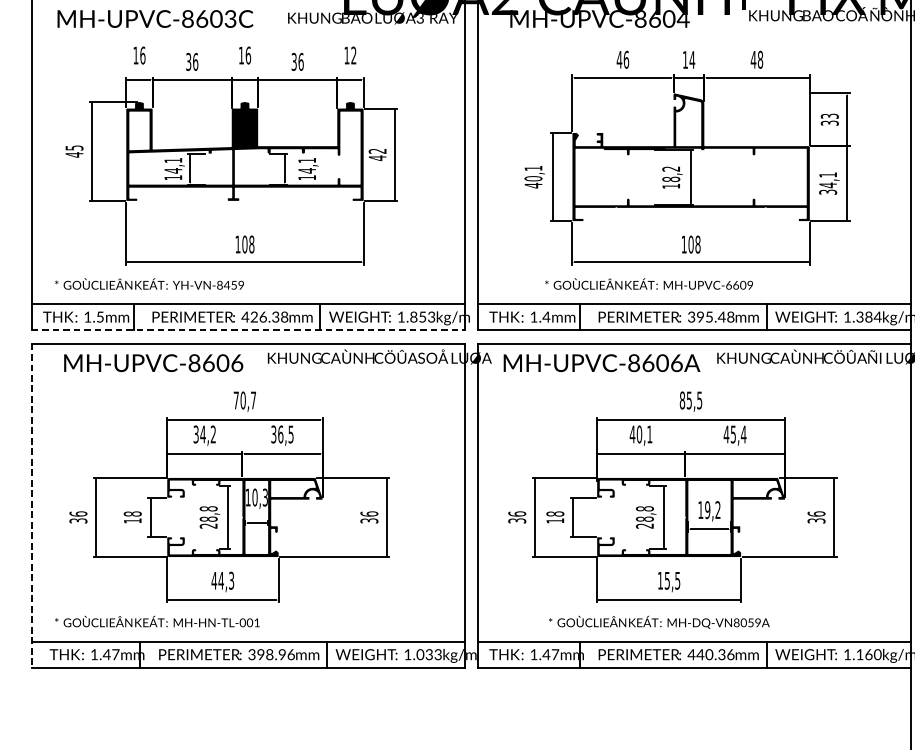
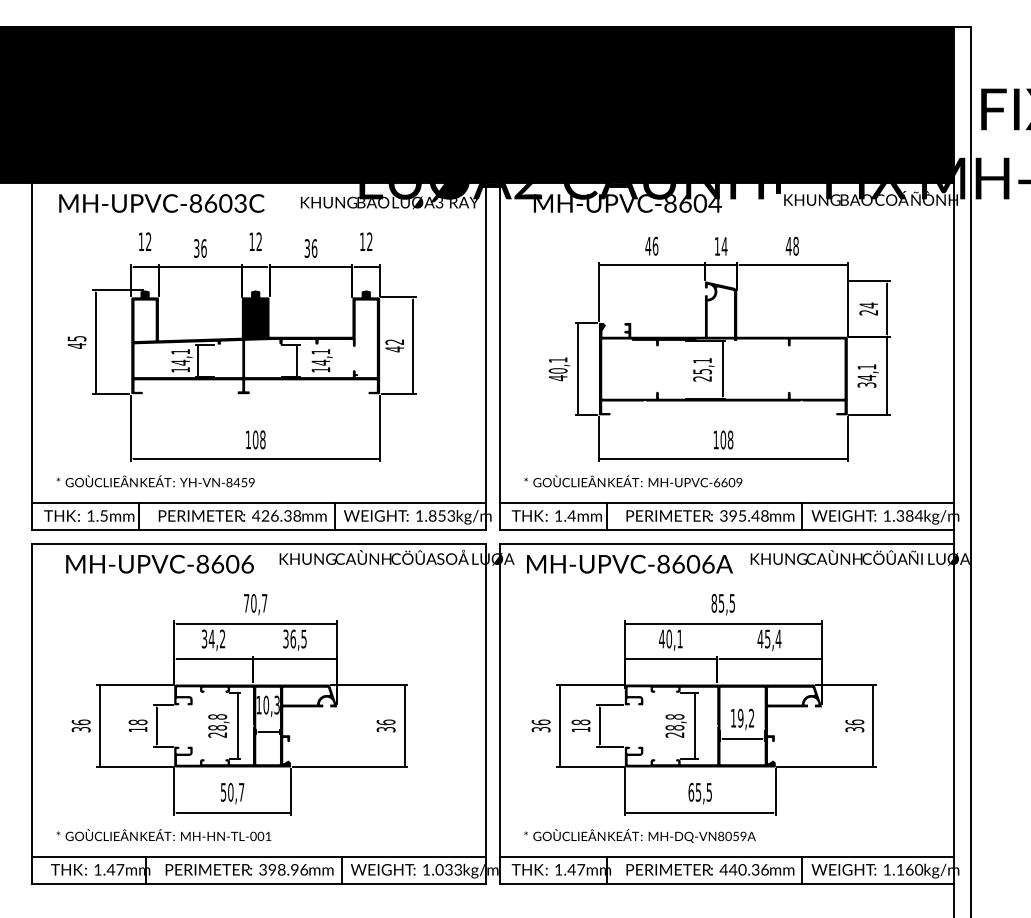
text: (142, 55) -> (148, 241), 16 -> 12
text: (248, 55) -> (259, 241), 16 -> 12
text: (829, 119) -> (868, 308), 33 -> 24
text: (671, 177) -> (702, 369), 18,2 -> 25,1
text: (649, 284) -> (633, 481), moved
line: (248, 330) -> (259, 529), dashed -> solid
line: (32, 506) -> (32, 714), dashed -> solid
text: (222, 579) -> (232, 791), 44,3 -> 50,7
text: (660, 580) -> (691, 792), 15,5 -> 65,5
text: (658, 621) -> (639, 835), moved

